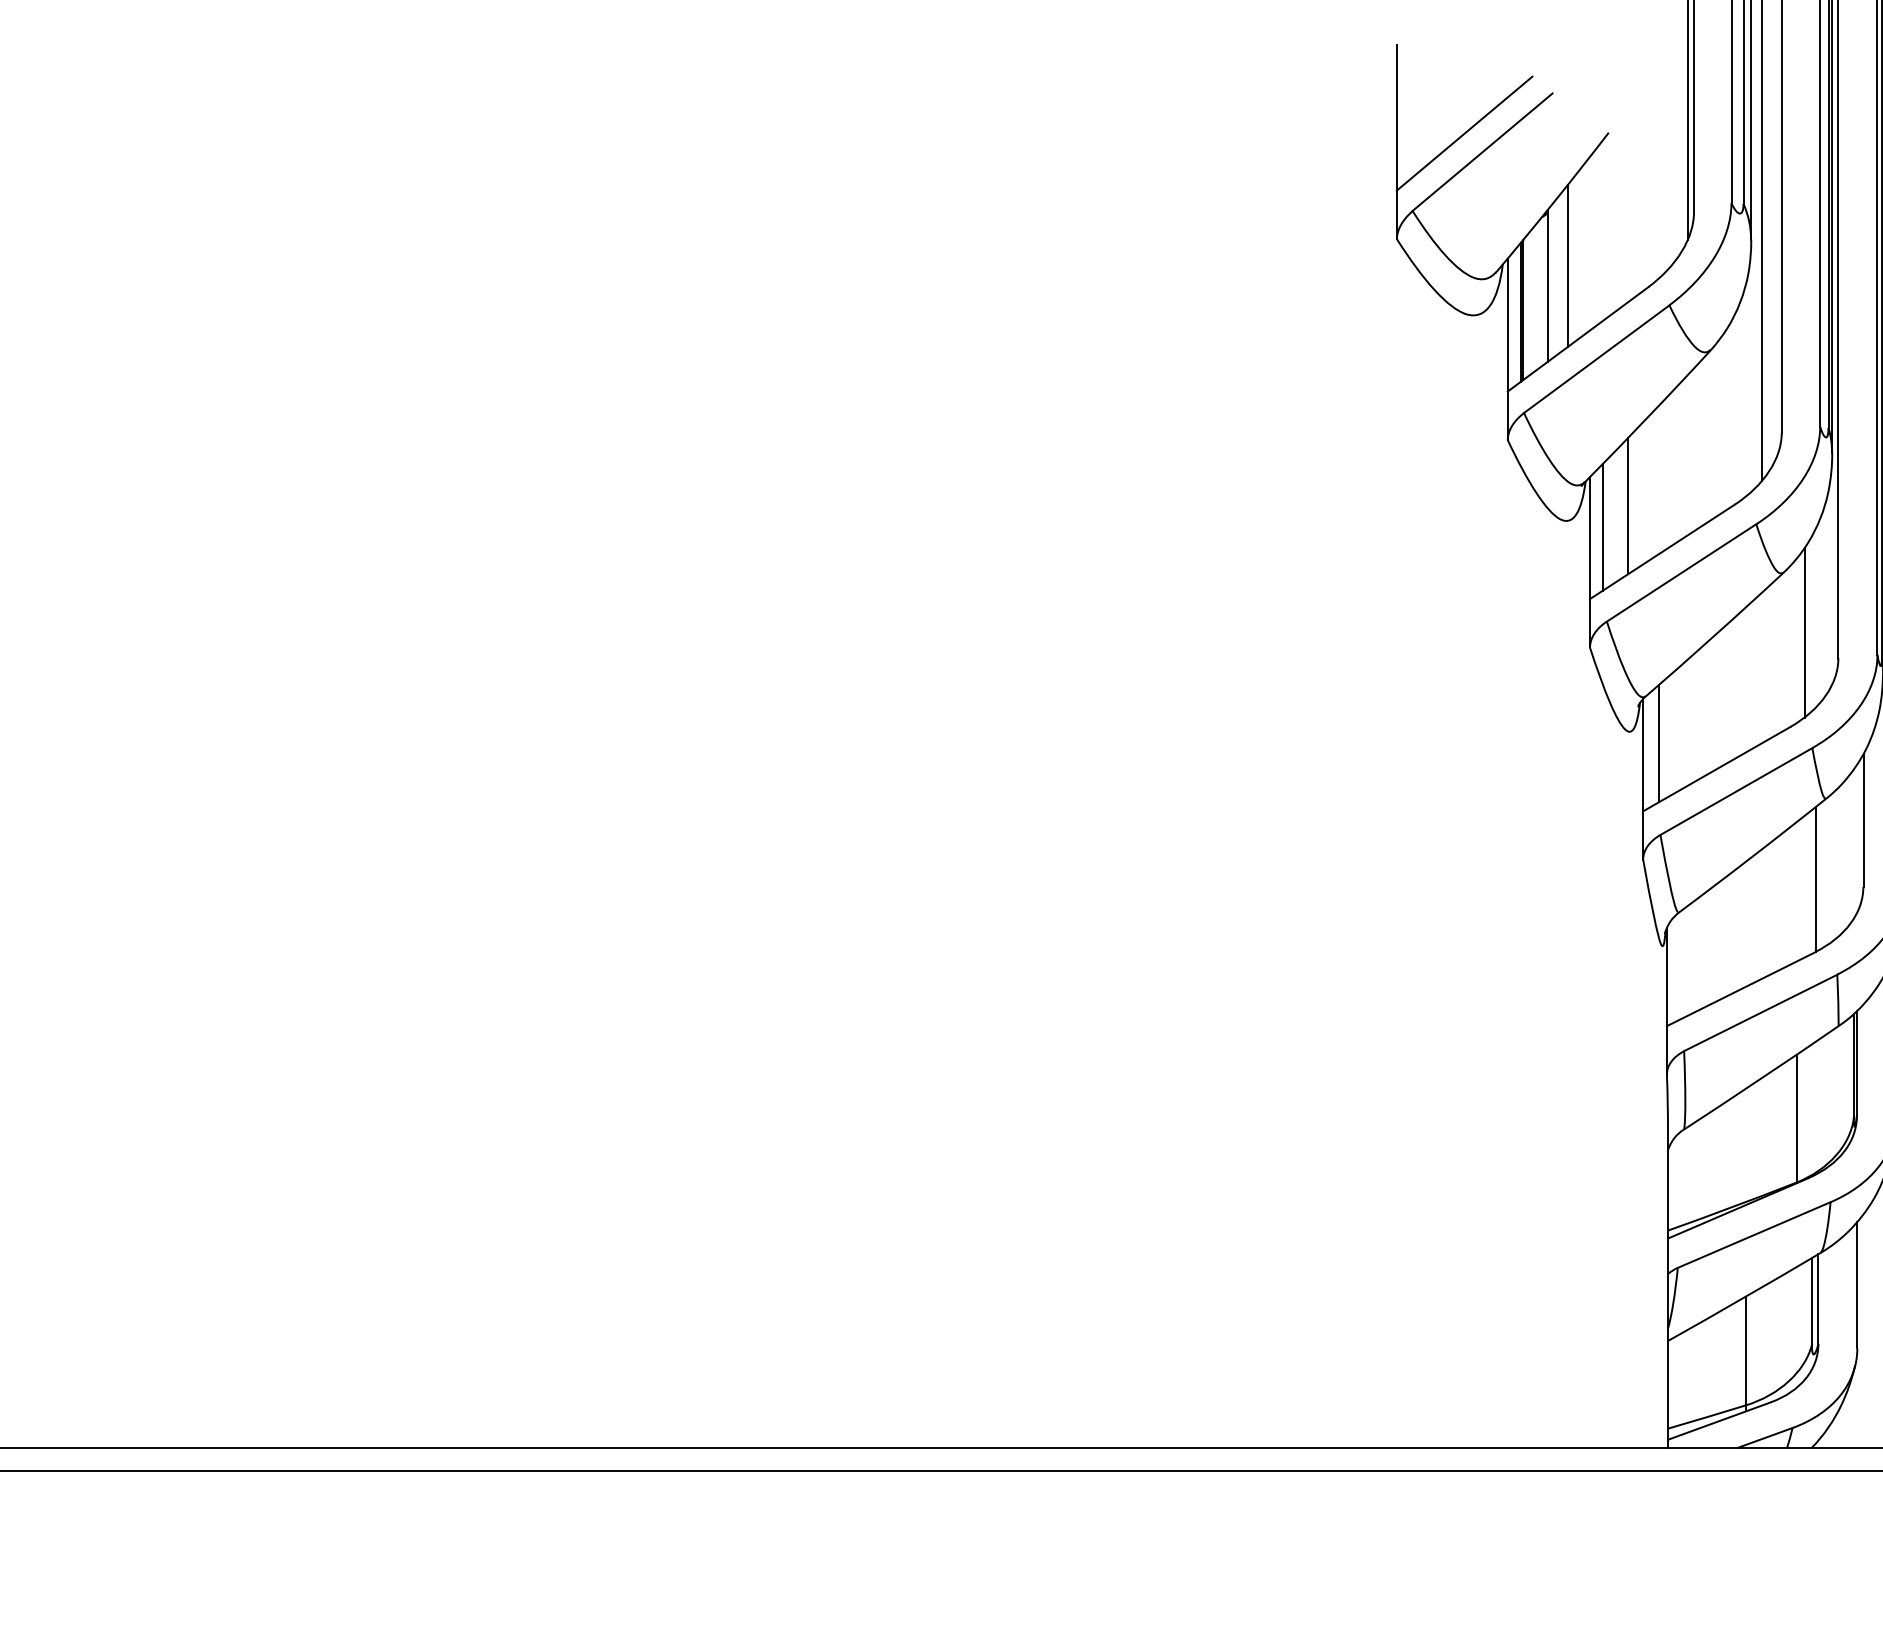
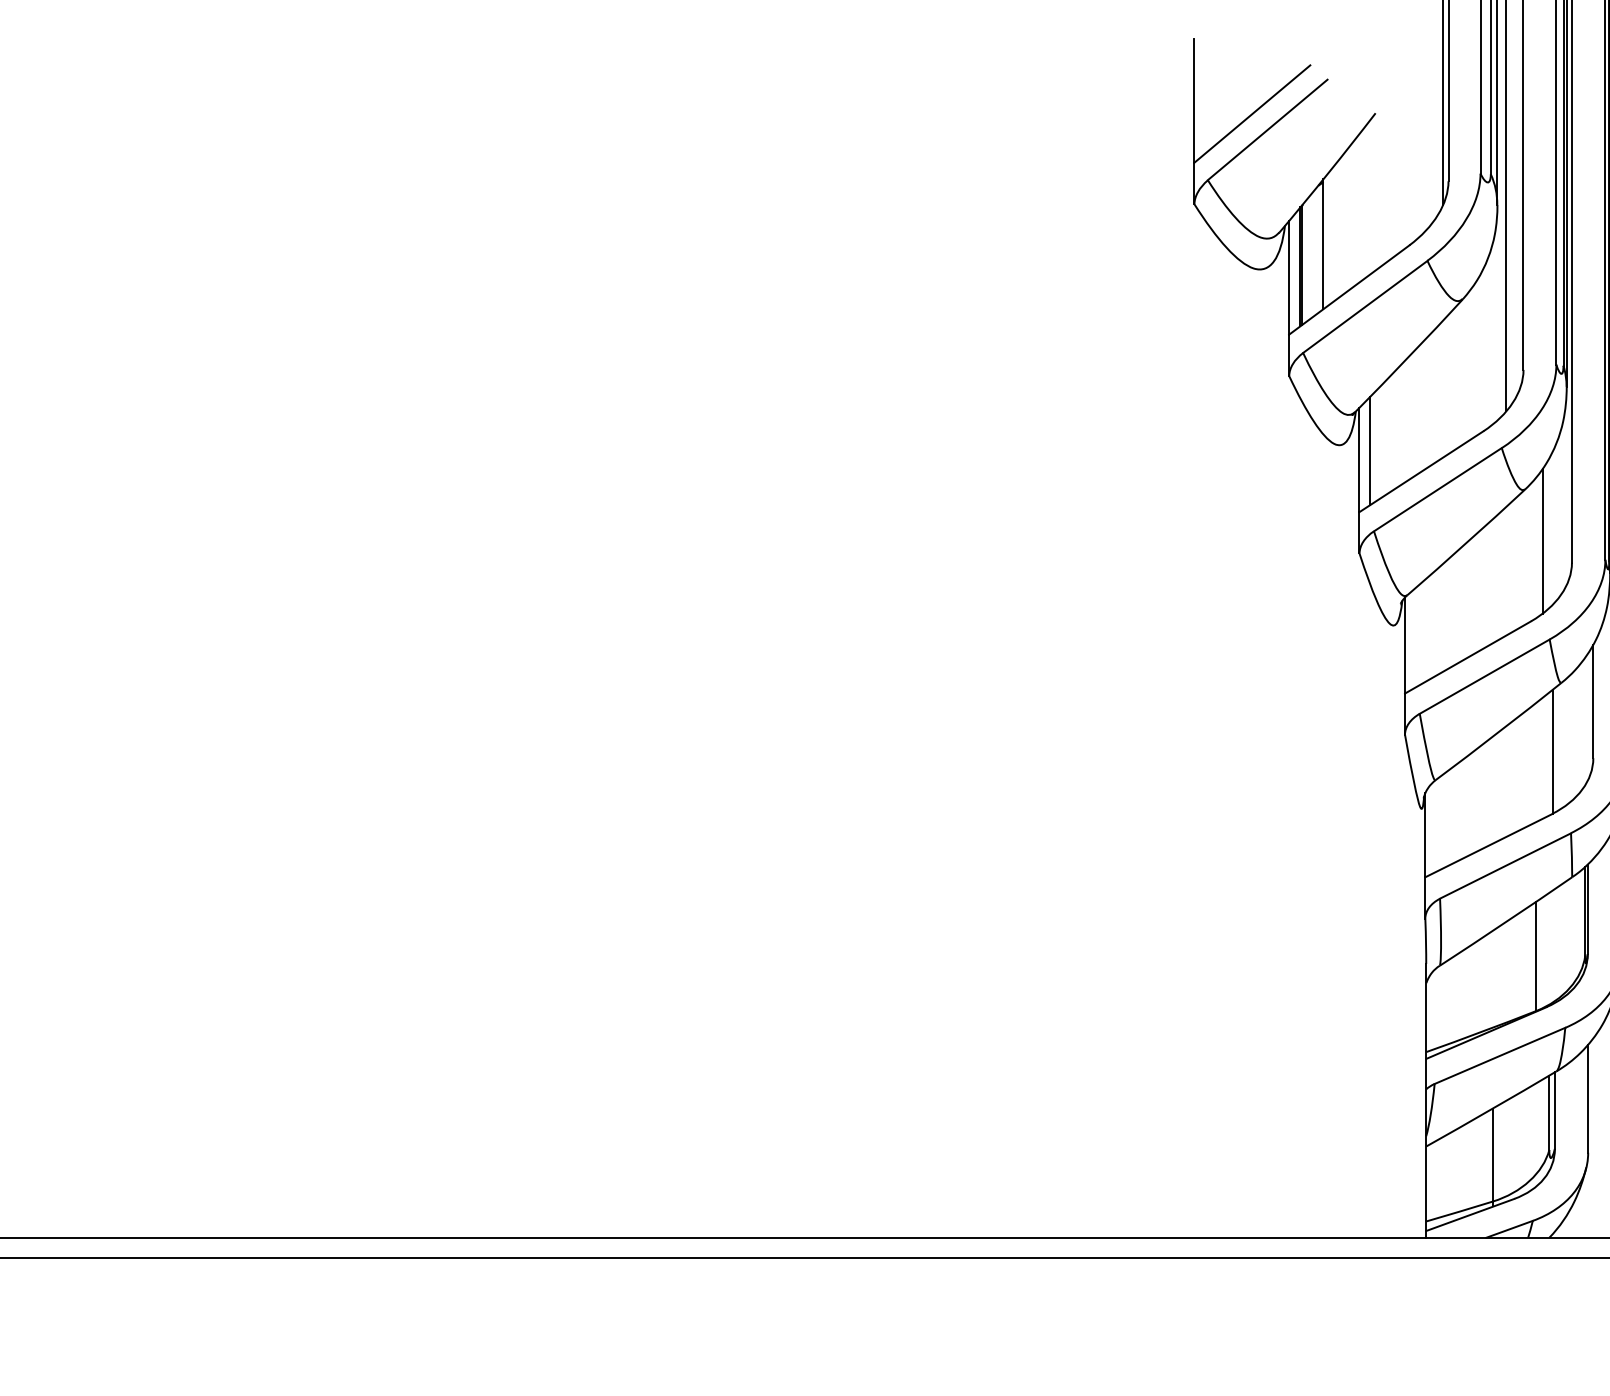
line: (1567, 265) -> (1340, 226), removed
line: (1628, 504) -> (1392, 431), removed
line: (1658, 743) -> (1418, 635), removed

